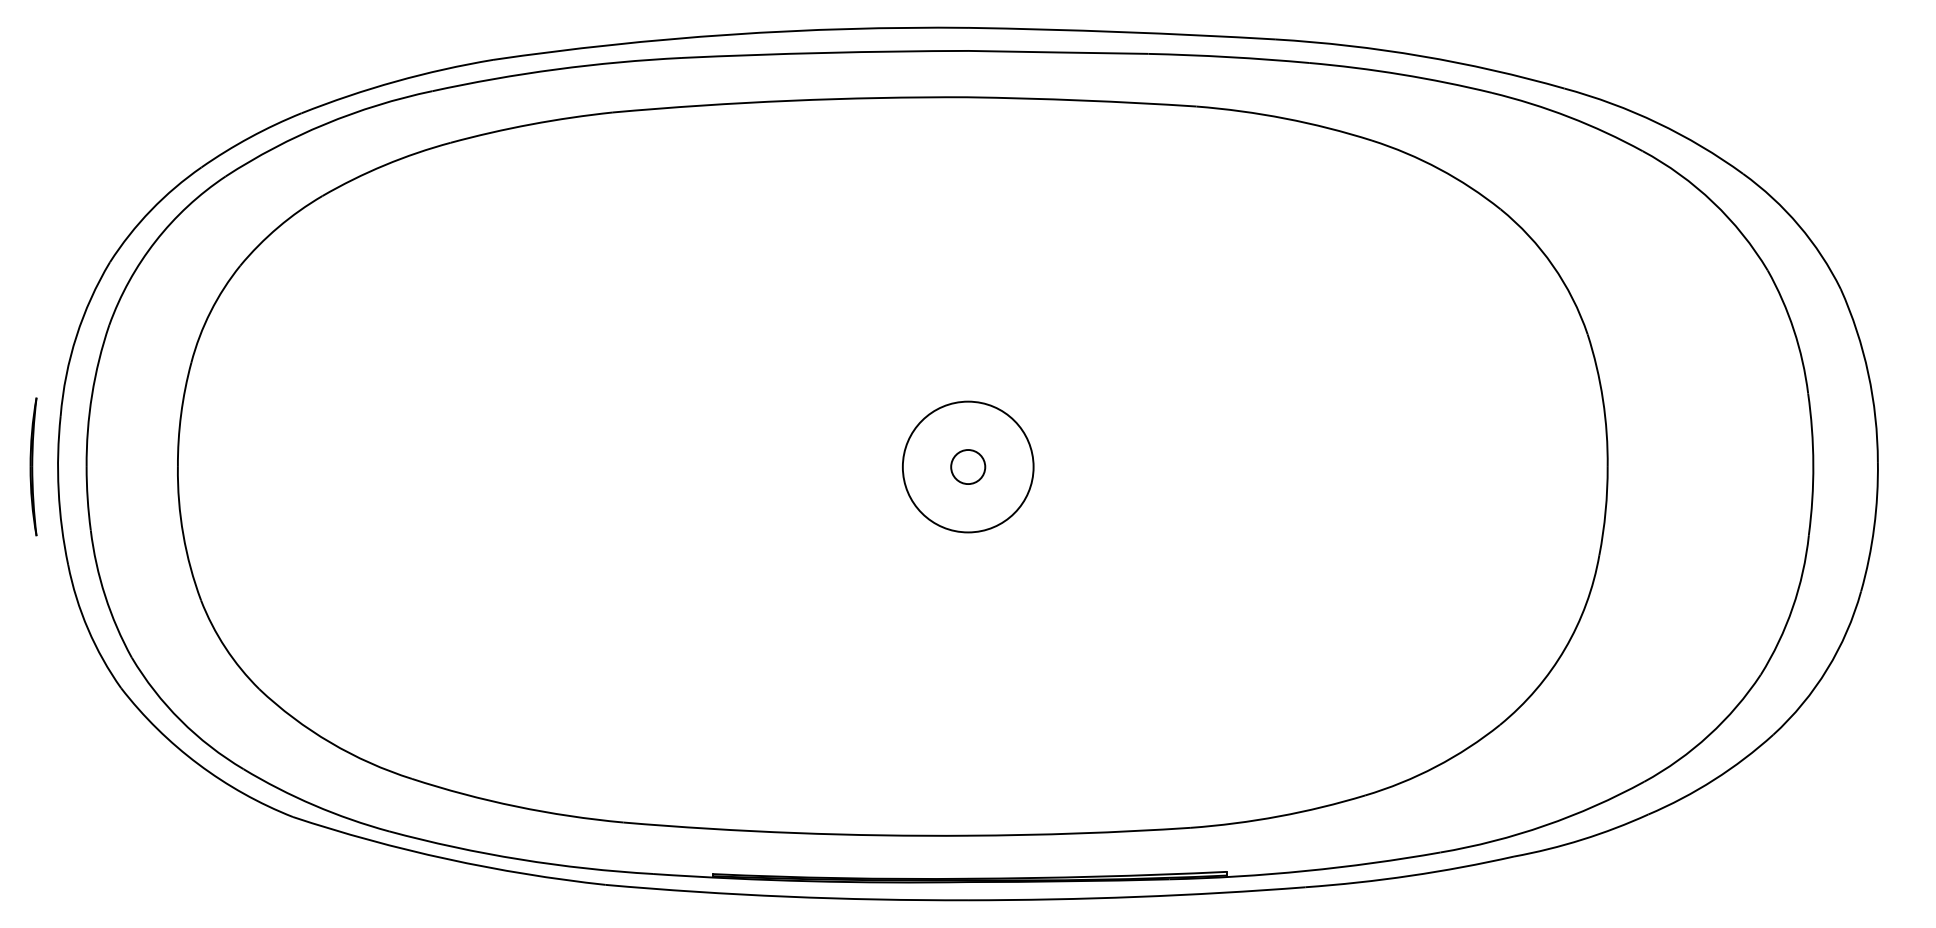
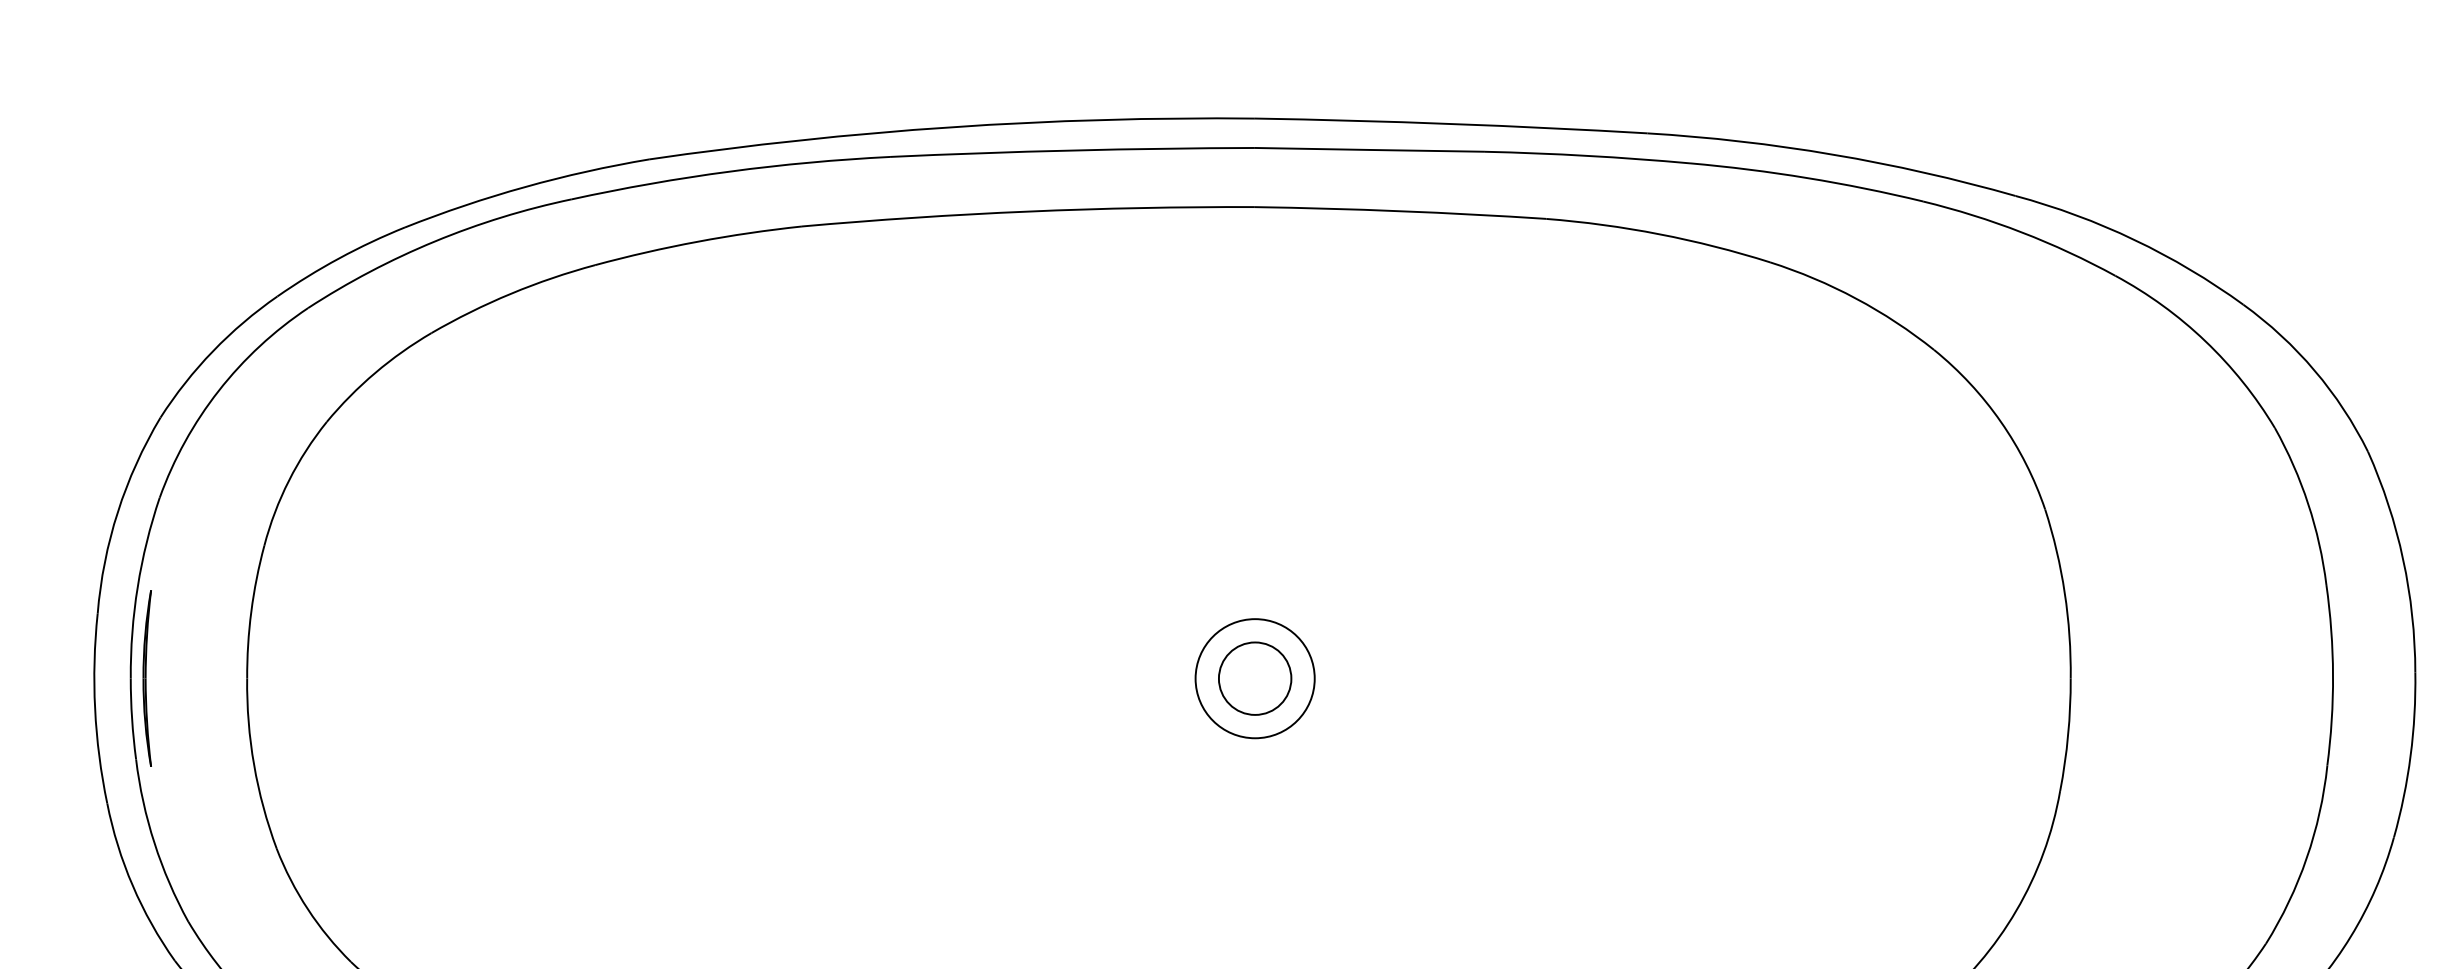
part: (33, 466) -> (147, 678), moved
circle: (967, 466) -> (1254, 678), size x0.71
circle: (967, 466) -> (1254, 678), size x1.67

